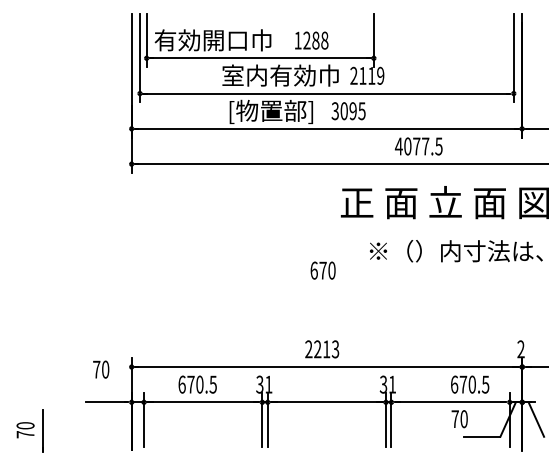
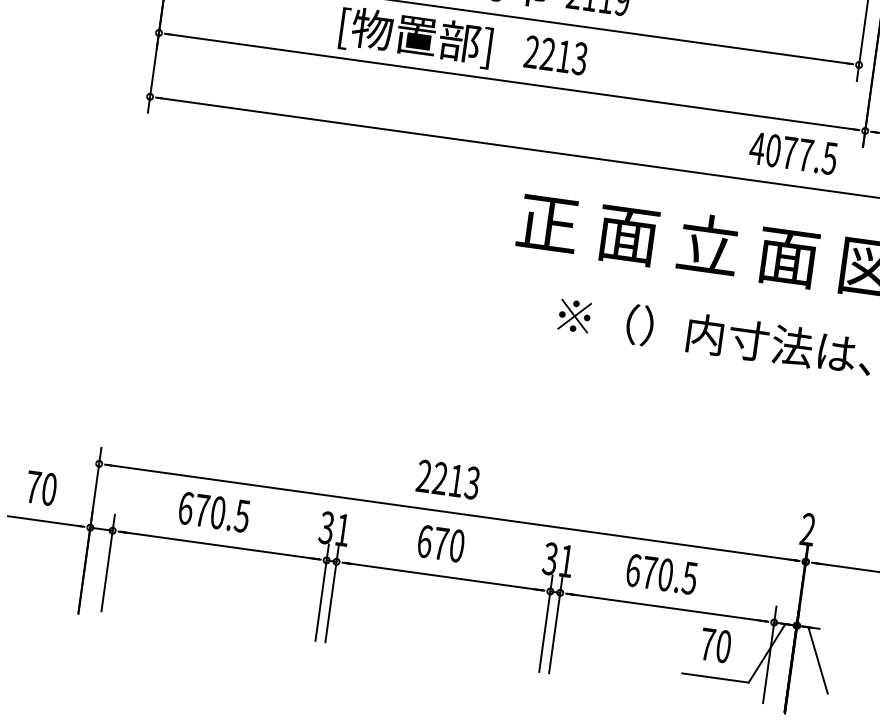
text: (348, 111) -> (555, 55), 3095 -> 2213
text: (418, 146) -> (792, 153), moved
text: (322, 270) -> (439, 543), moved
text: (101, 369) -> (42, 488), moved
text: (470, 384) -> (662, 574), moved
text: (459, 419) -> (715, 646), moved

